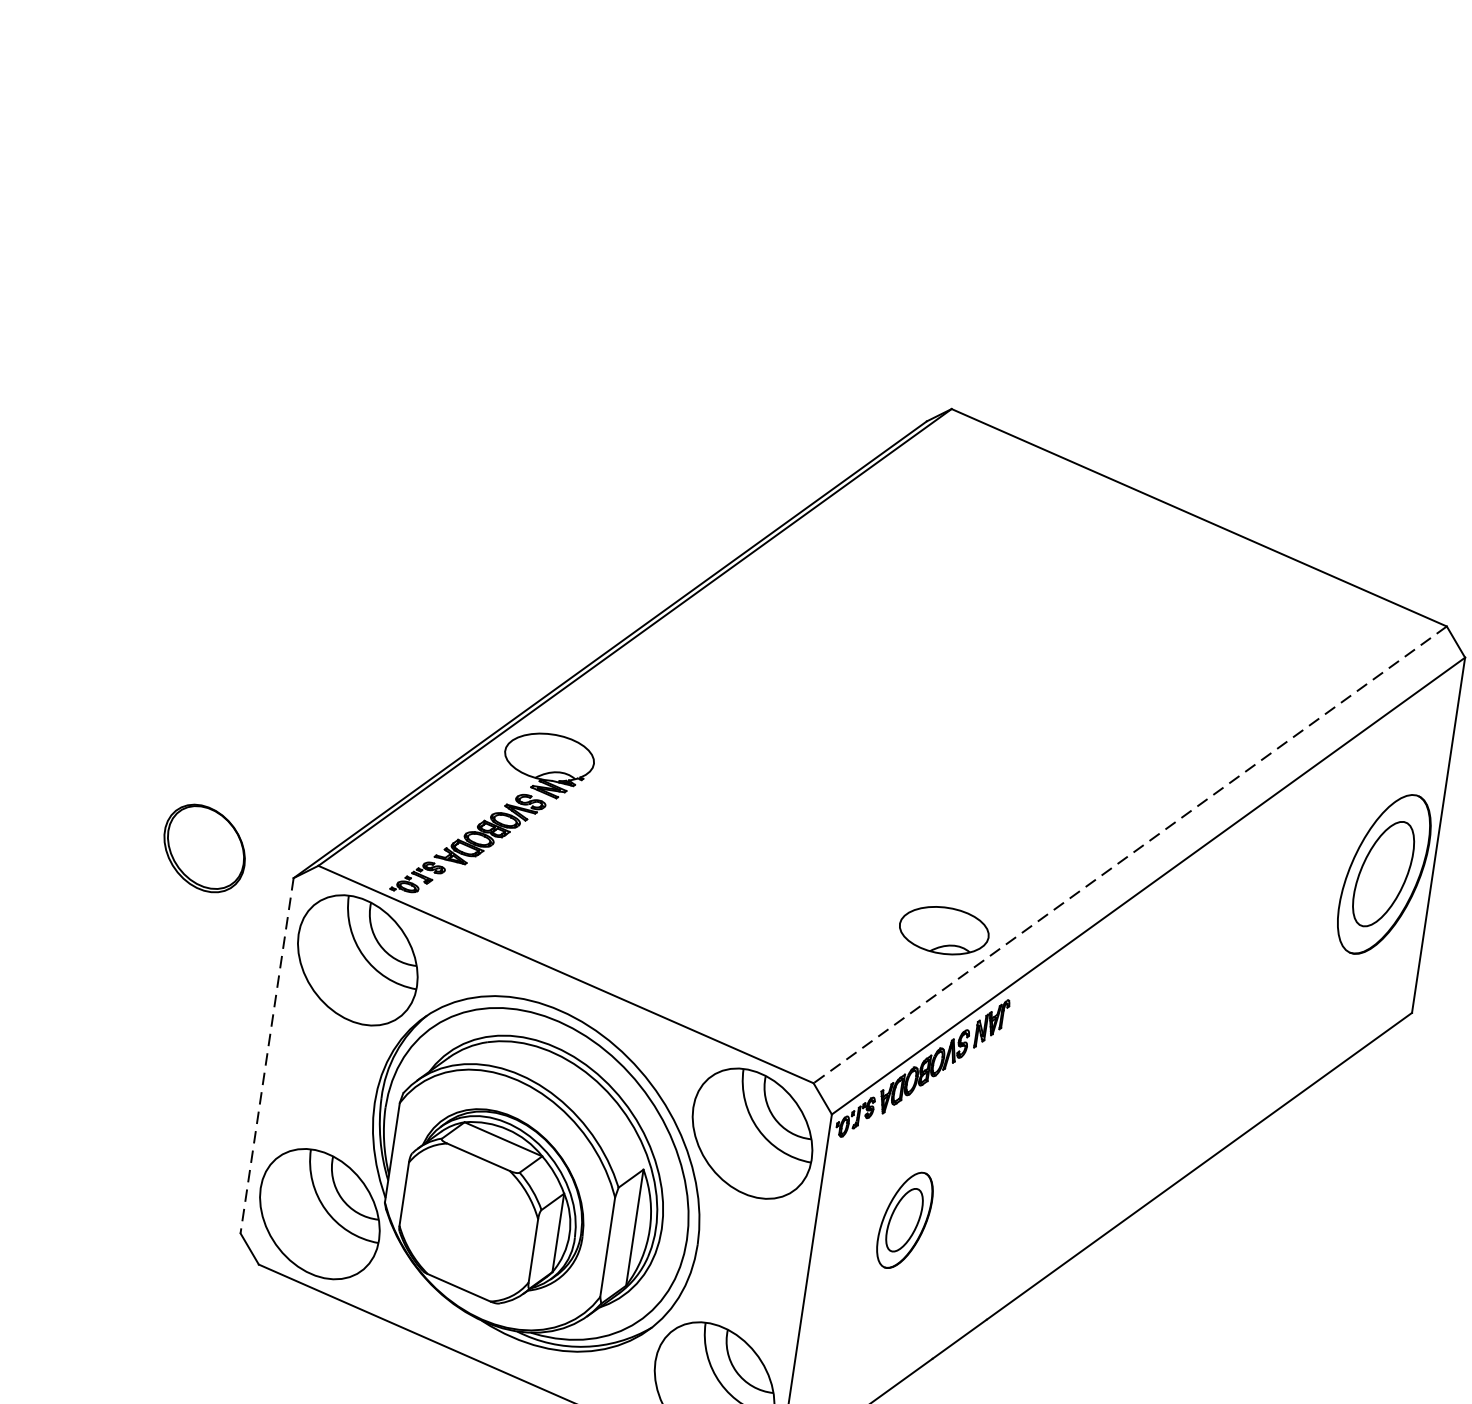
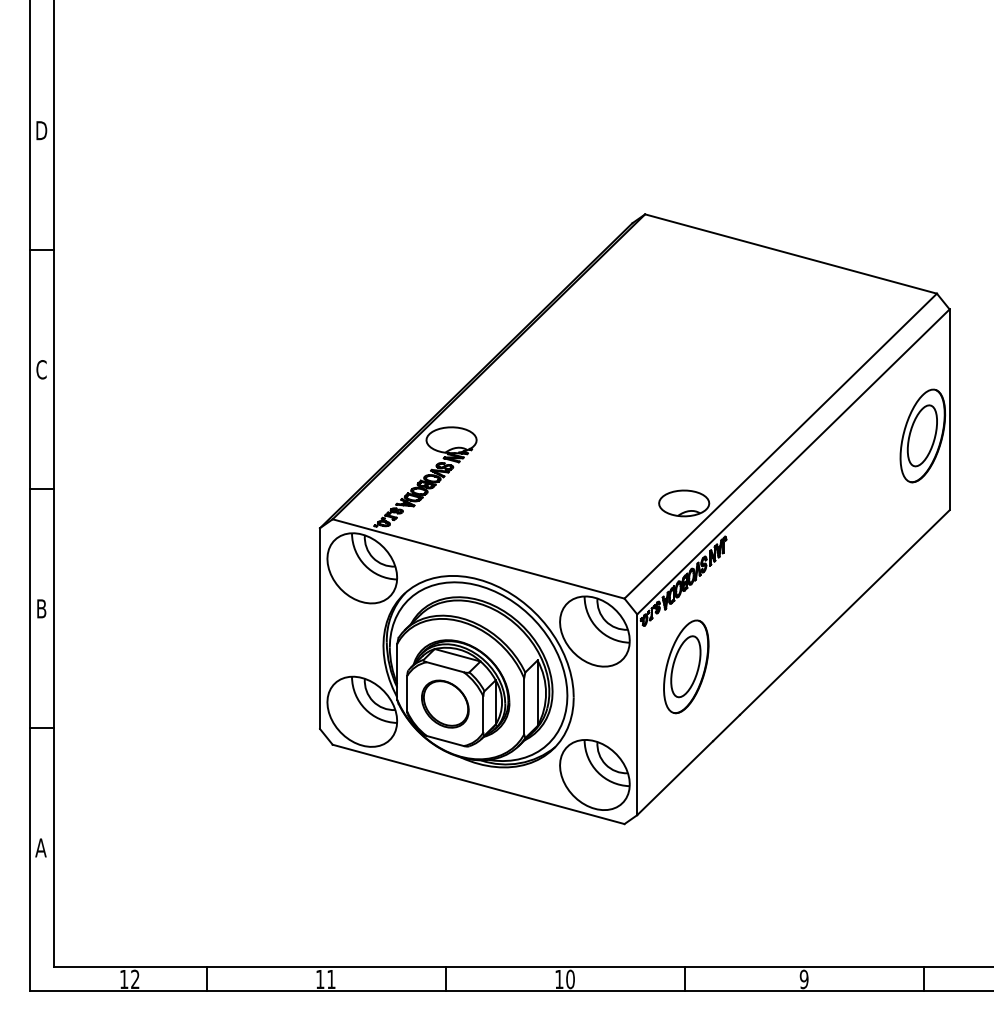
part: (205, 847) -> (445, 703), moved
line: (1129, 855) -> (780, 446), dashed -> solid
line: (267, 1057) -> (320, 629), dashed -> solid
part: (905, 1219) -> (686, 666), size x1.67

